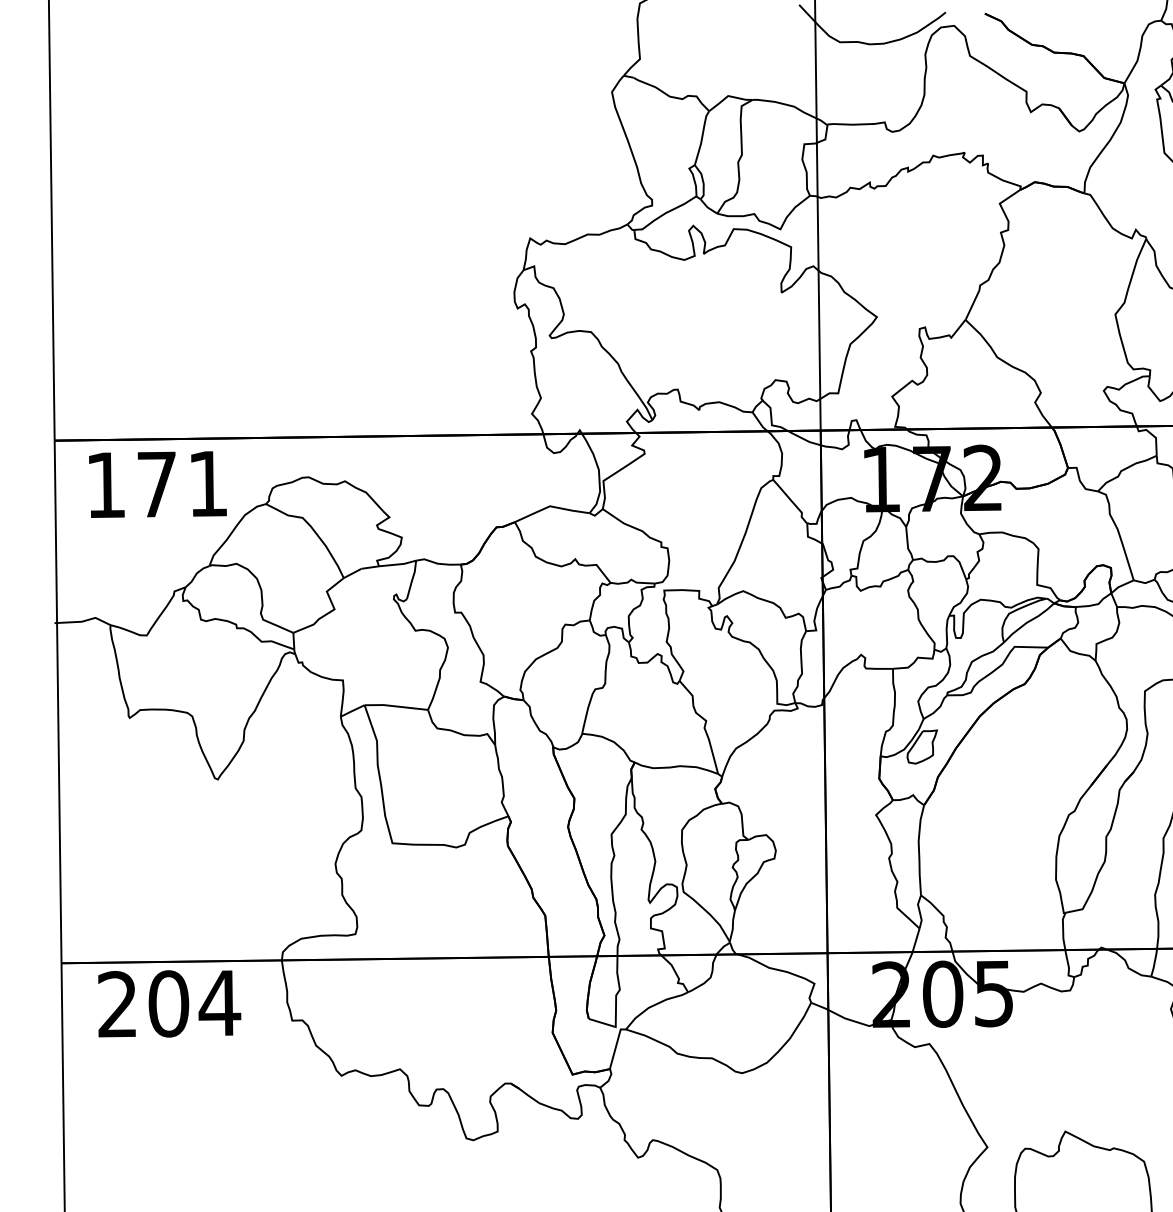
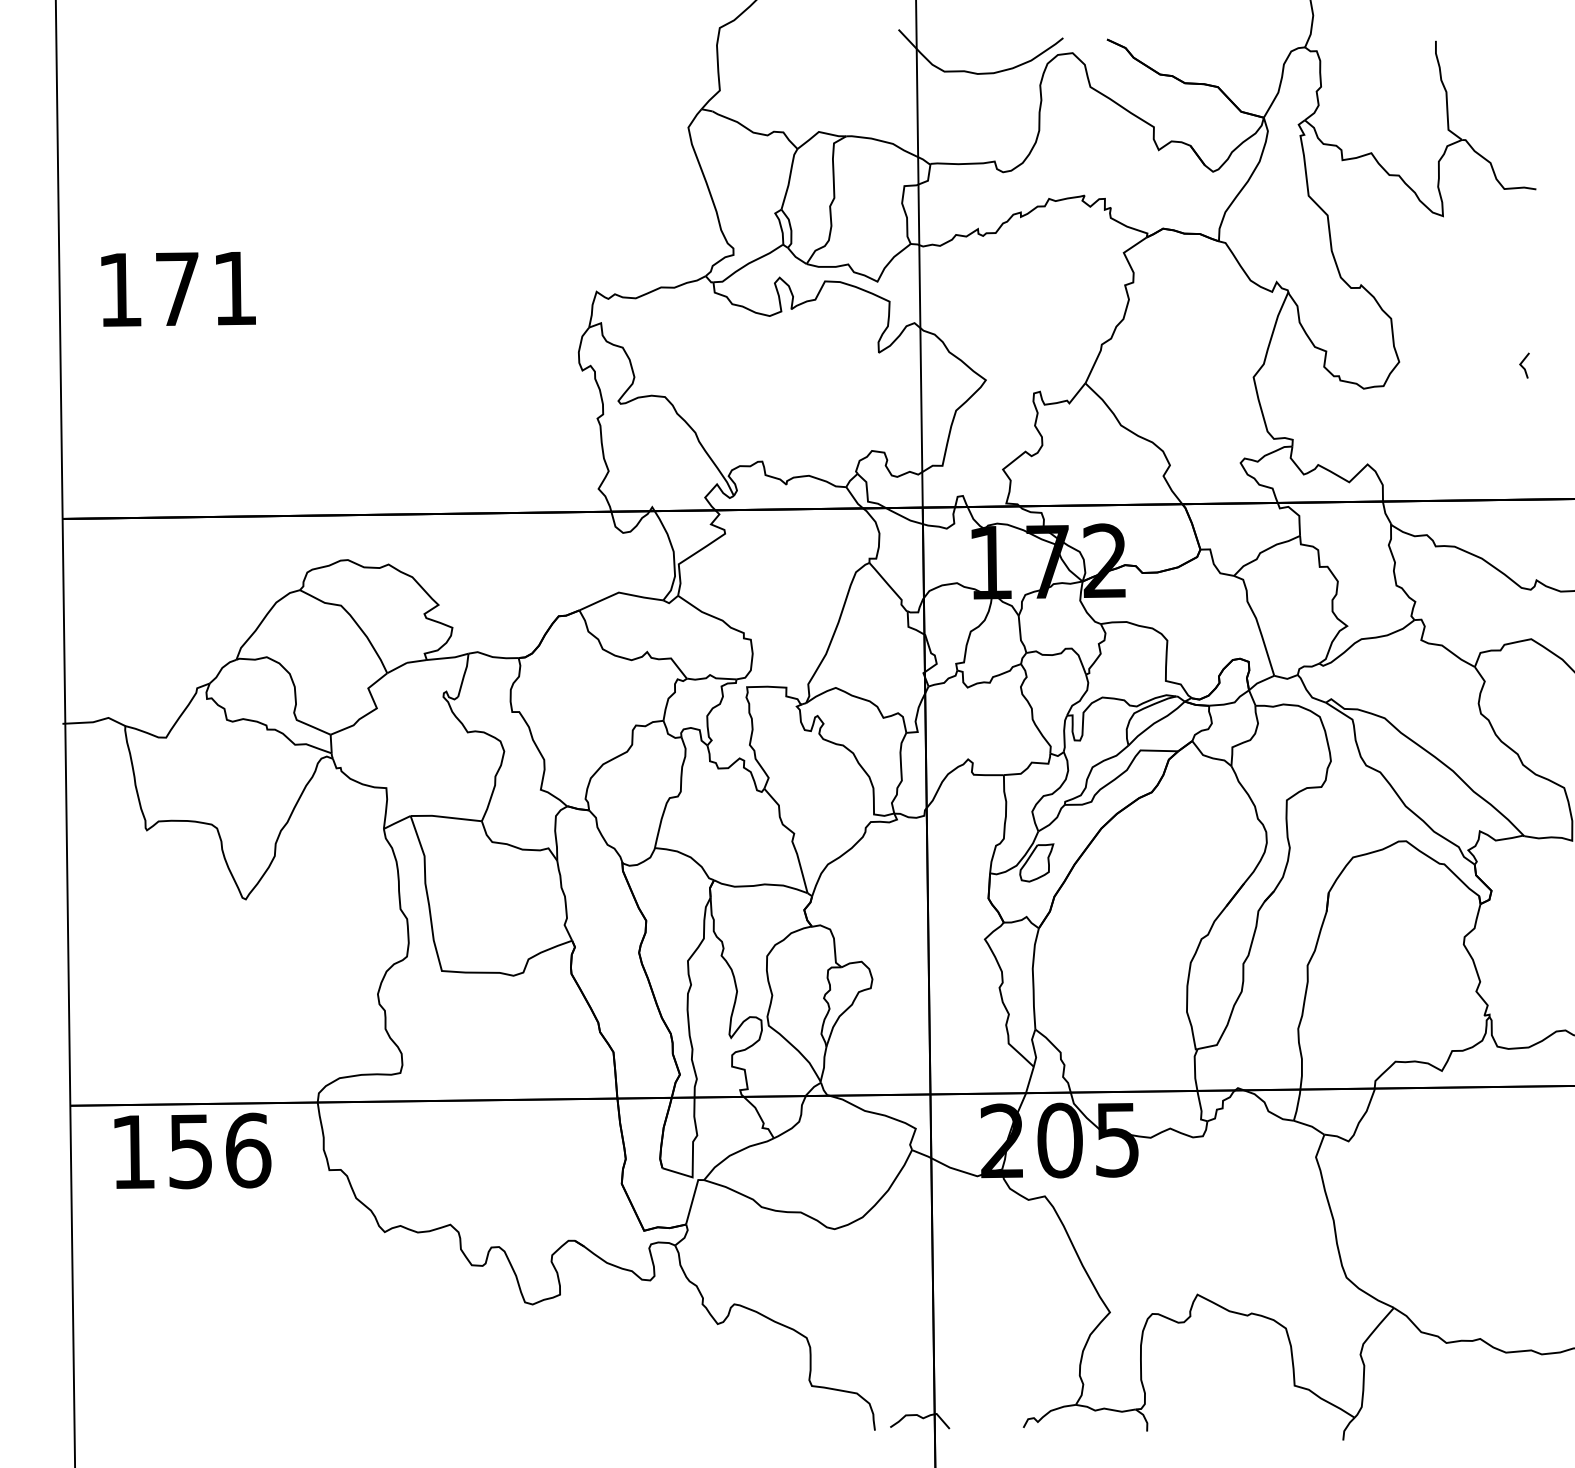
text: (157, 484) -> (178, 289), moved
text: (169, 1003) -> (191, 1150), 204 -> 156

